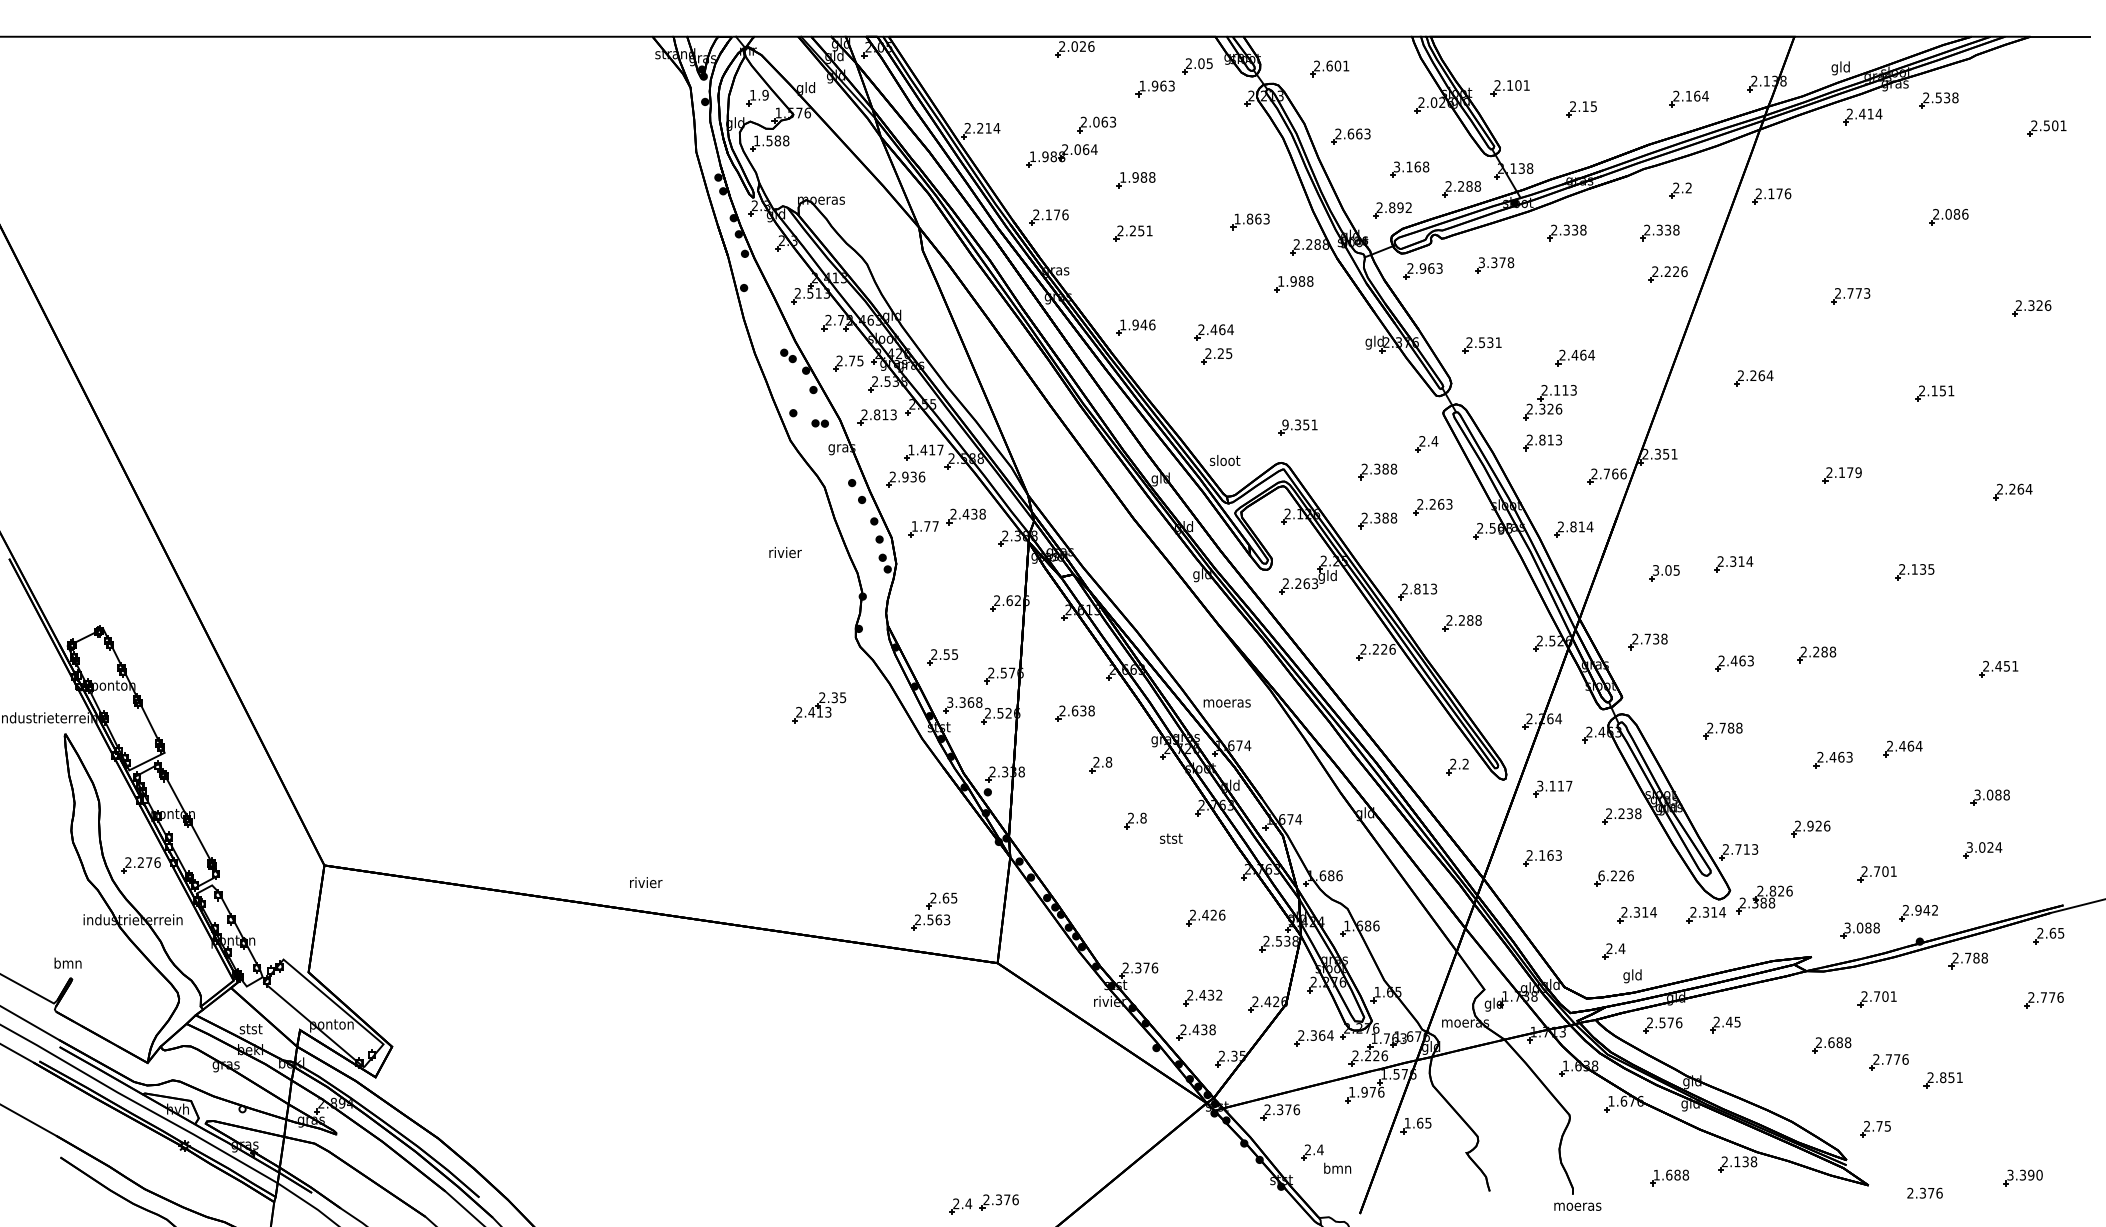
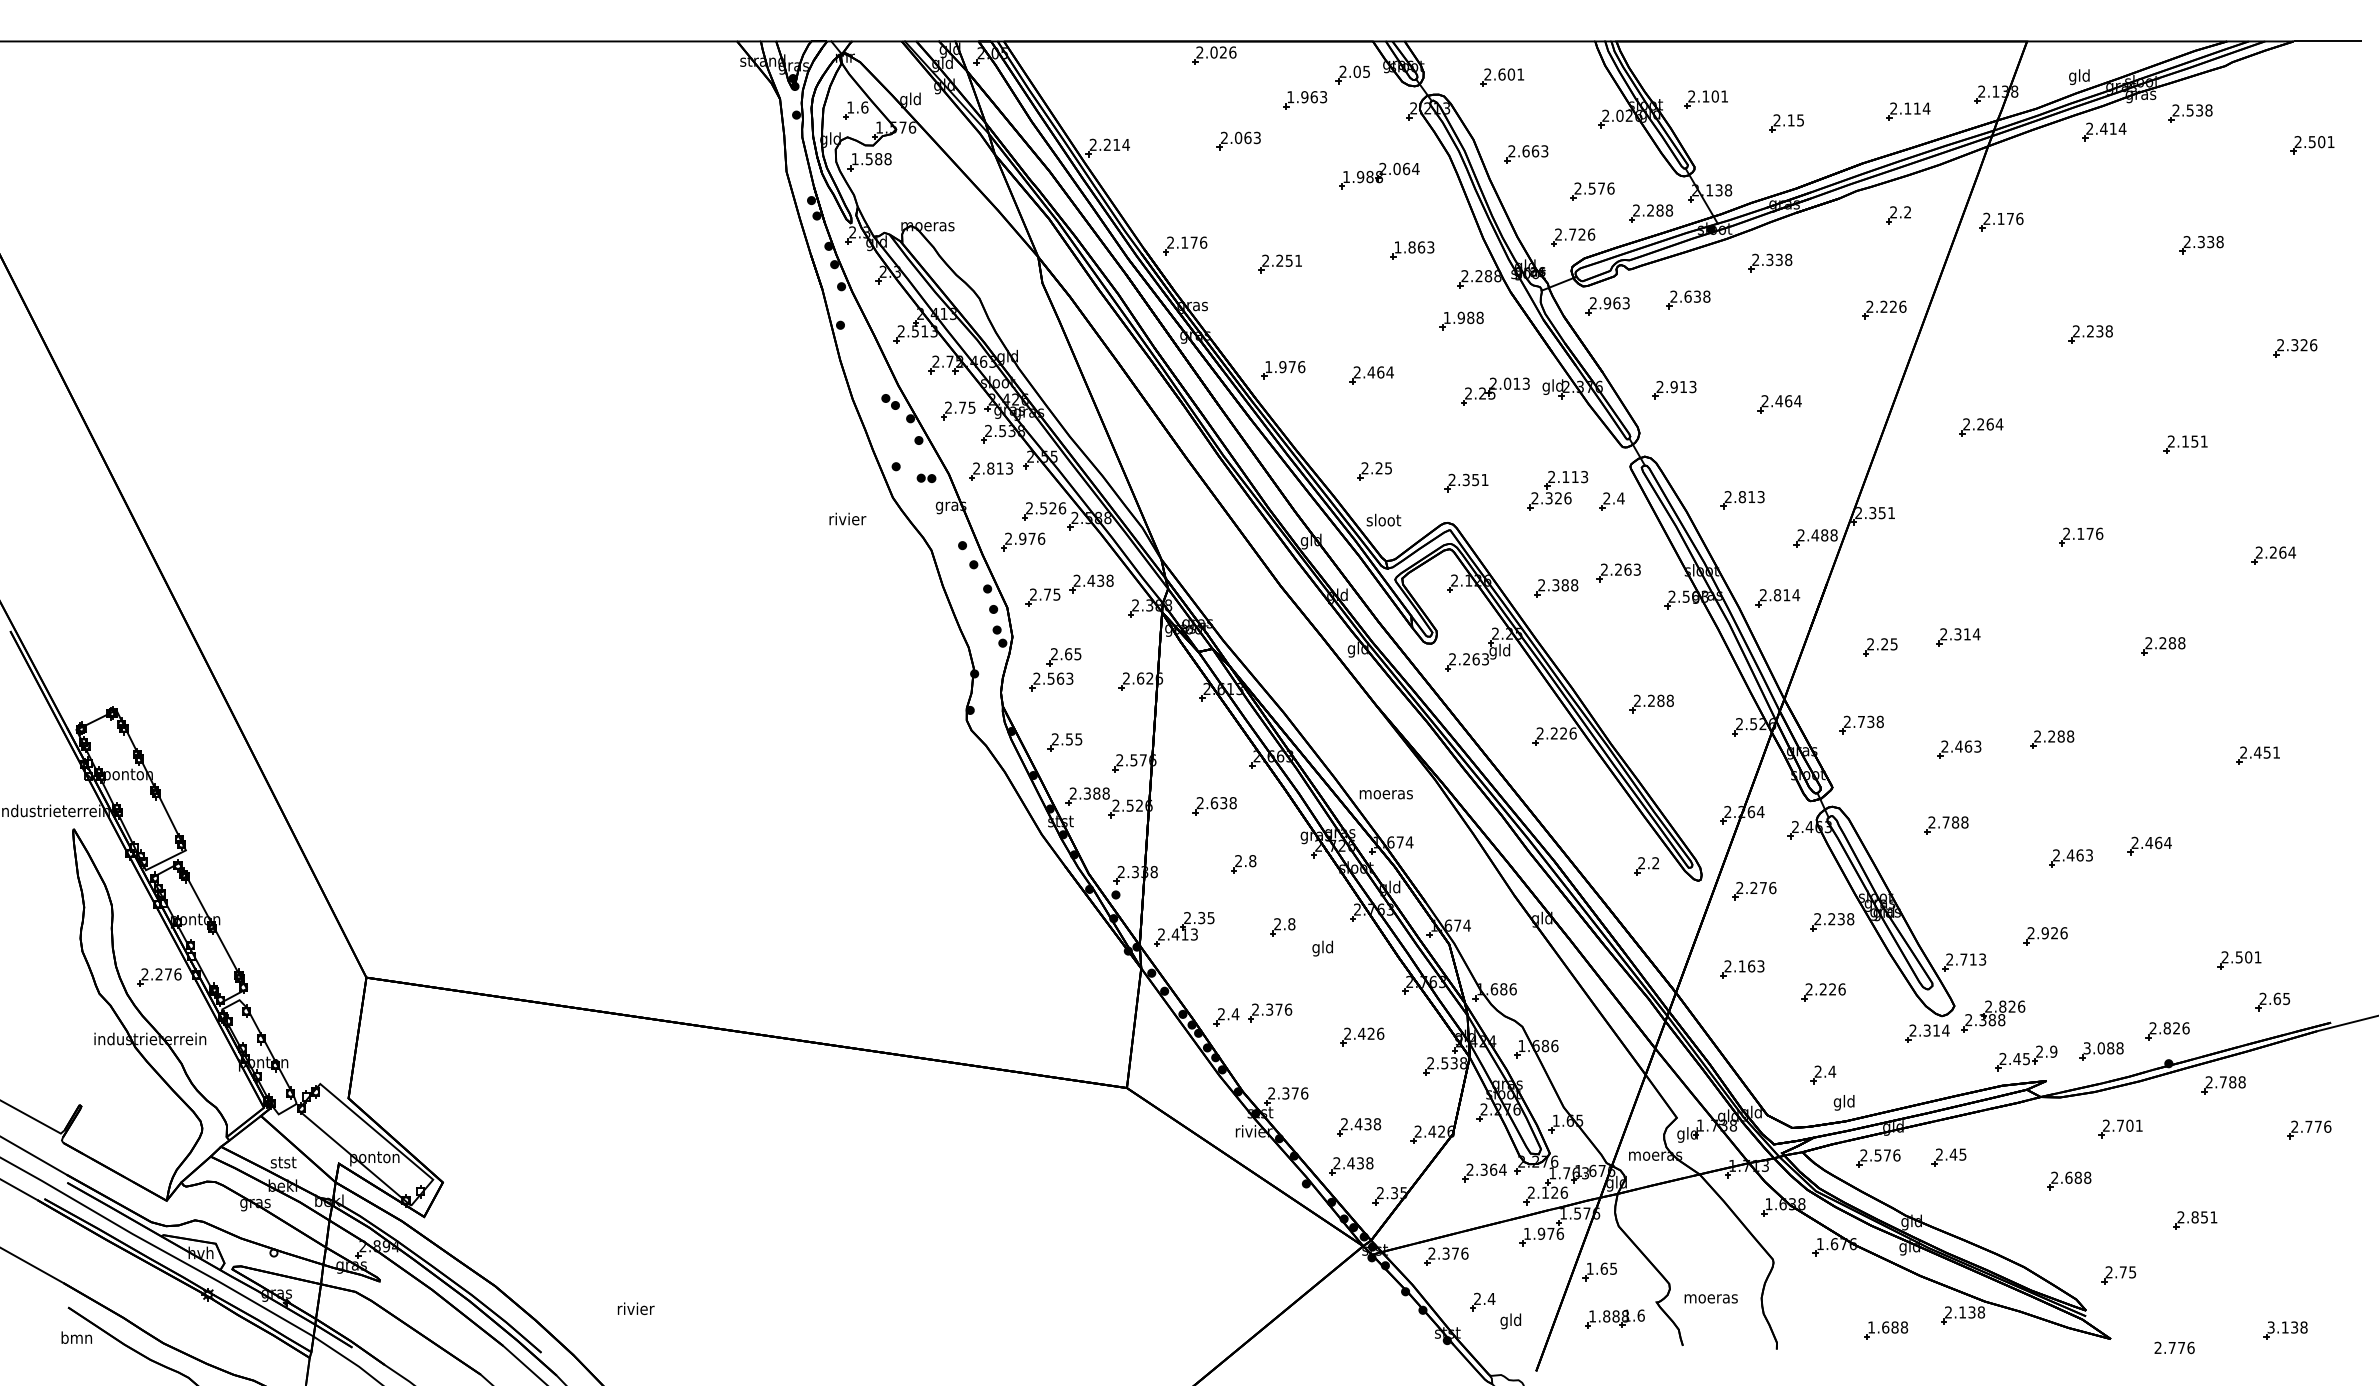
text: (765, 94) -> (864, 106), 1.9 -> 1.6
text: (1697, 95) -> (1917, 107), 2.164 -> 2.114
part: (1061, 155) -> (1378, 175), moved
text: (1411, 166) -> (1594, 188), 3.168 -> 2.576
part: (1135, 180) -> (1282, 203), removed
text: (1400, 207) -> (1582, 234), 2.892 -> 2.726
text: (1956, 214) -> (2210, 242), 2.086 -> 2.338
part: (1659, 232) -> (1874, 262), removed
text: (1491, 262) -> (1684, 296), 3.378 -> 2.638
text: (1858, 293) -> (2099, 331), 2.773 -> 2.238
text: (1143, 324) -> (1291, 366), 1.946 -> 1.976
text: (1489, 342) -> (1682, 386), 2.531 -> 2.913
part: (1323, 346) -> (1495, 391), added
part: (1216, 356) -> (1374, 471), moved
part: (1549, 402) -> (1557, 490), moved
text: (1285, 424) -> (1452, 479), 9.351 -> 2.351
text: (925, 449) -> (1045, 507), 1.417 -> 2.526
part: (1377, 471) -> (1556, 532), removed
text: (1858, 472) -> (2099, 533), 2.179 -> 2.176
text: (1614, 473) -> (1823, 534), 2.766 -> 2.488
text: (913, 476) -> (1031, 538), 2.936 -> 2.976
text: (924, 526) -> (1044, 594), 1.77 -> 2.75
text: (785, 552) -> (847, 519), moved
text: (1922, 569) -> (2171, 643), 2.135 -> 2.288
text: (1662, 570) -> (1878, 644), 3.05 -> 2.25
part: (1417, 591) -> (1601, 668), removed
text: (960, 702) -> (1085, 793), 3.368 -> 2.388
part: (819, 707) -> (1184, 929), moved
text: (1554, 785) -> (1756, 887), 3.117 -> 2.276
part: (1989, 797) -> (2247, 900), removed
text: (1171, 839) -> (1323, 948), stst -> gld
text: (1984, 847) -> (2241, 957), 3.024 -> 2.501
part: (1876, 874) -> (2119, 987), removed
text: (1601, 875) -> (1809, 988), 6.226 -> 2.226
text: (646, 882) -> (636, 1308), moved
text: (1926, 909) -> (2176, 1027), 2.942 -> 2.826
part: (934, 911) -> (1055, 669), moved
part: (1636, 915) -> (1848, 1034), removed
part: (2048, 935) -> (2272, 1001), moved
part: (1793, 936) -> (2026, 1057), added
text: (67, 962) -> (76, 1336), moved
text: (1219, 995) -> (1377, 1124), 2.432 -> 2.438
text: (1368, 1055) -> (1545, 1192), 2.226 -> 2.126
part: (1888, 1062) -> (2133, 1200), removed
part: (1429, 1167) -> (1614, 1318), added
text: (1337, 1169) -> (1510, 1321), bmn -> gld
text: (2030, 1174) -> (2293, 1326), 3.390 -> 3.138
text: (1922, 1192) -> (2171, 1347), 2.376 -> 2.776
part: (983, 1204) -> (1252, 1014), moved
text: (1577, 1206) -> (1710, 1298), moved

